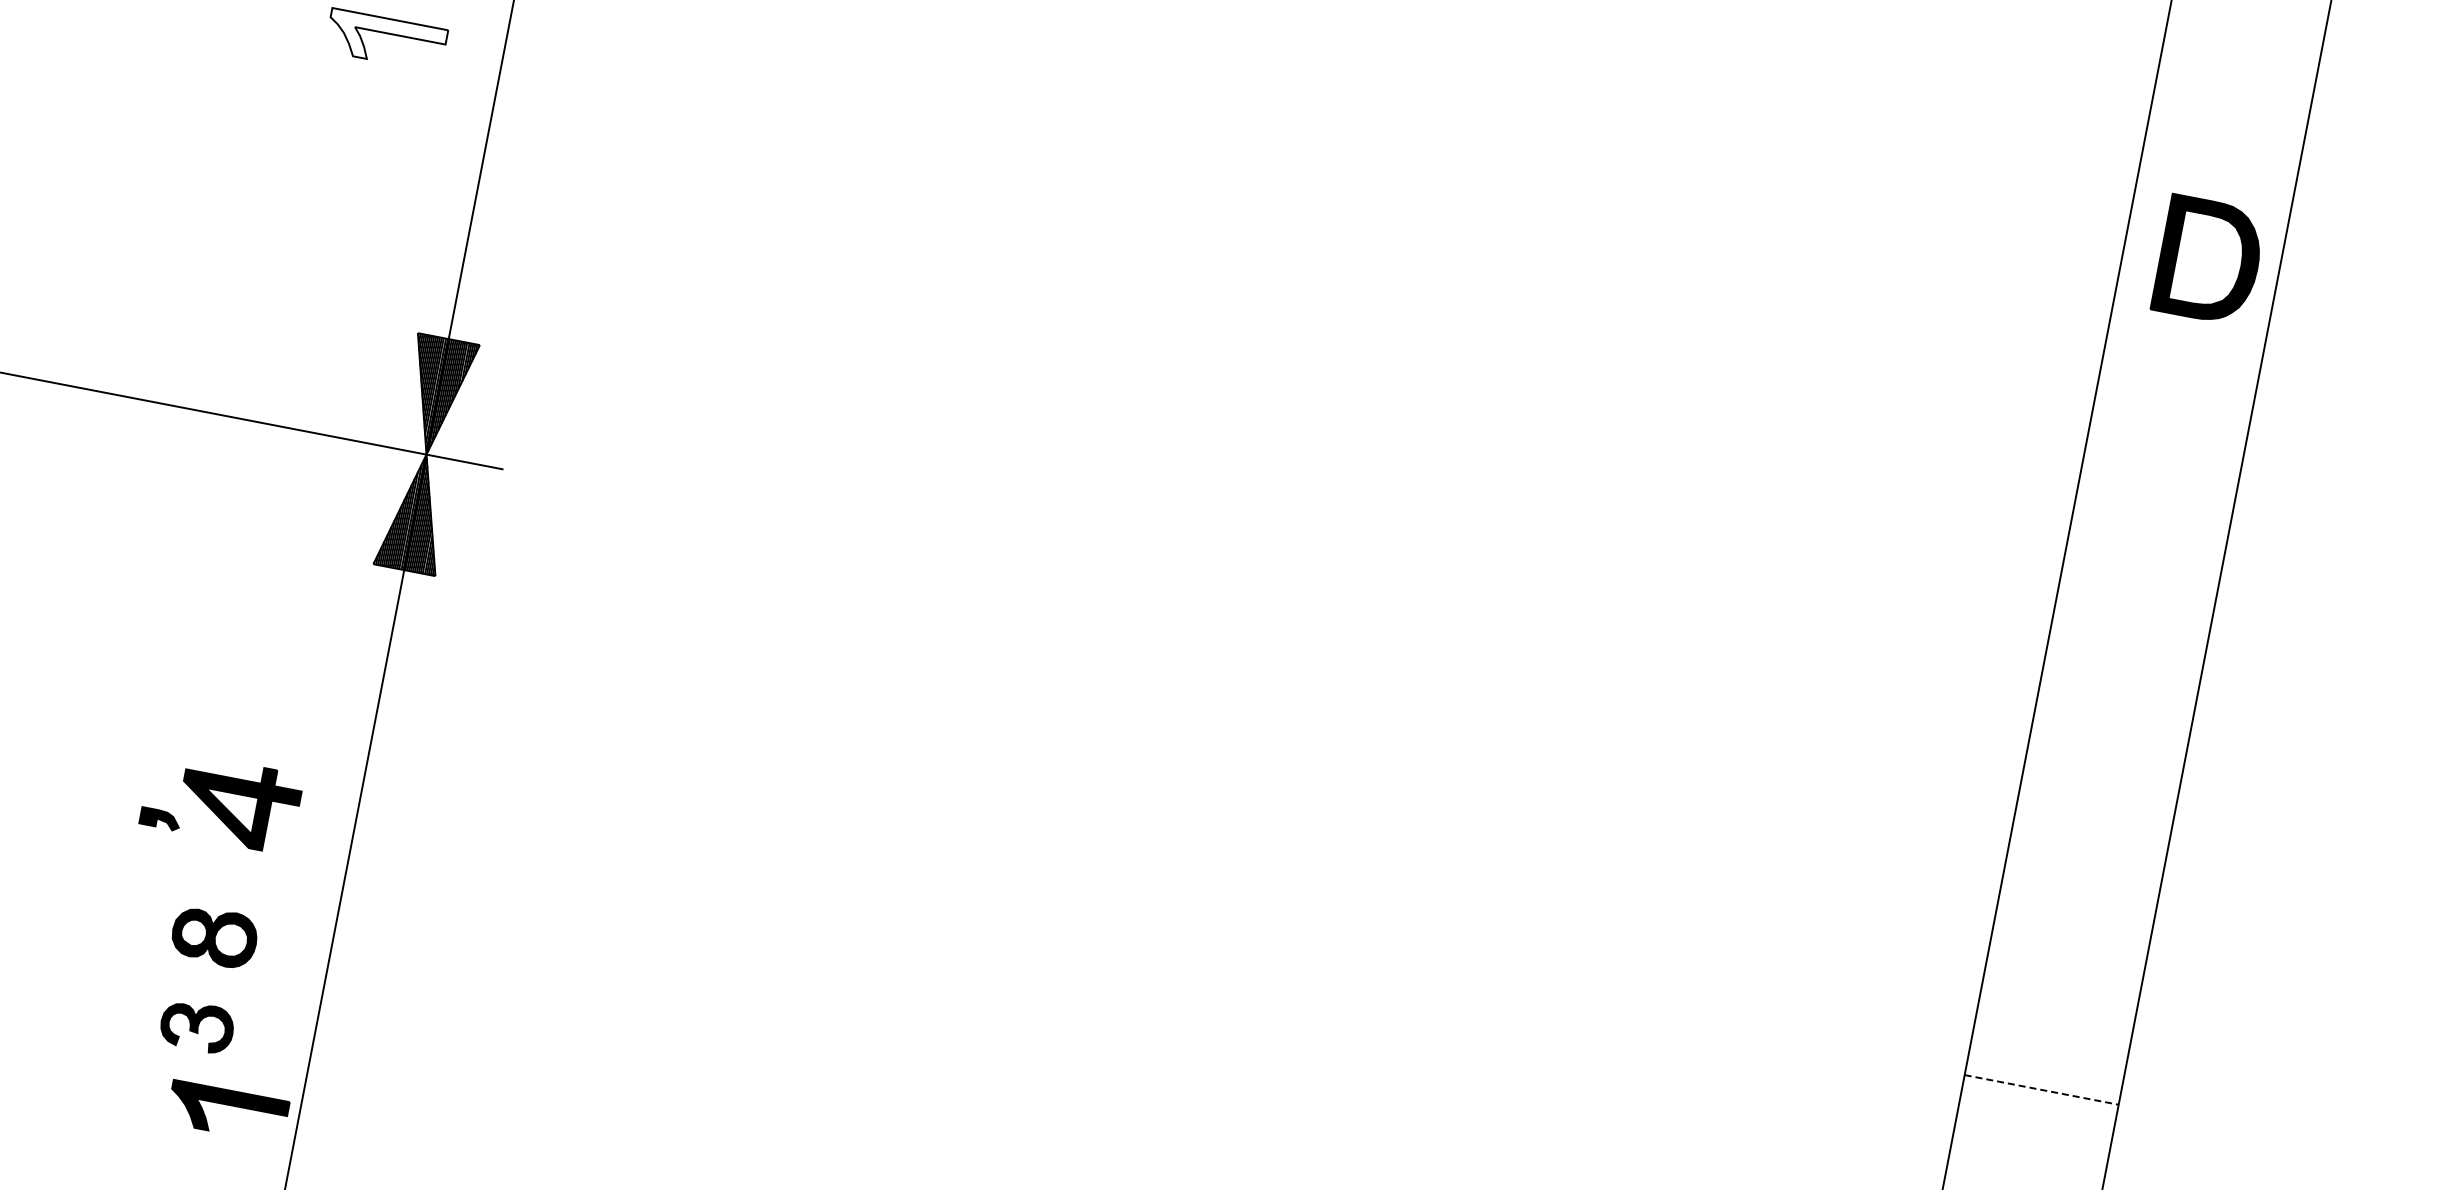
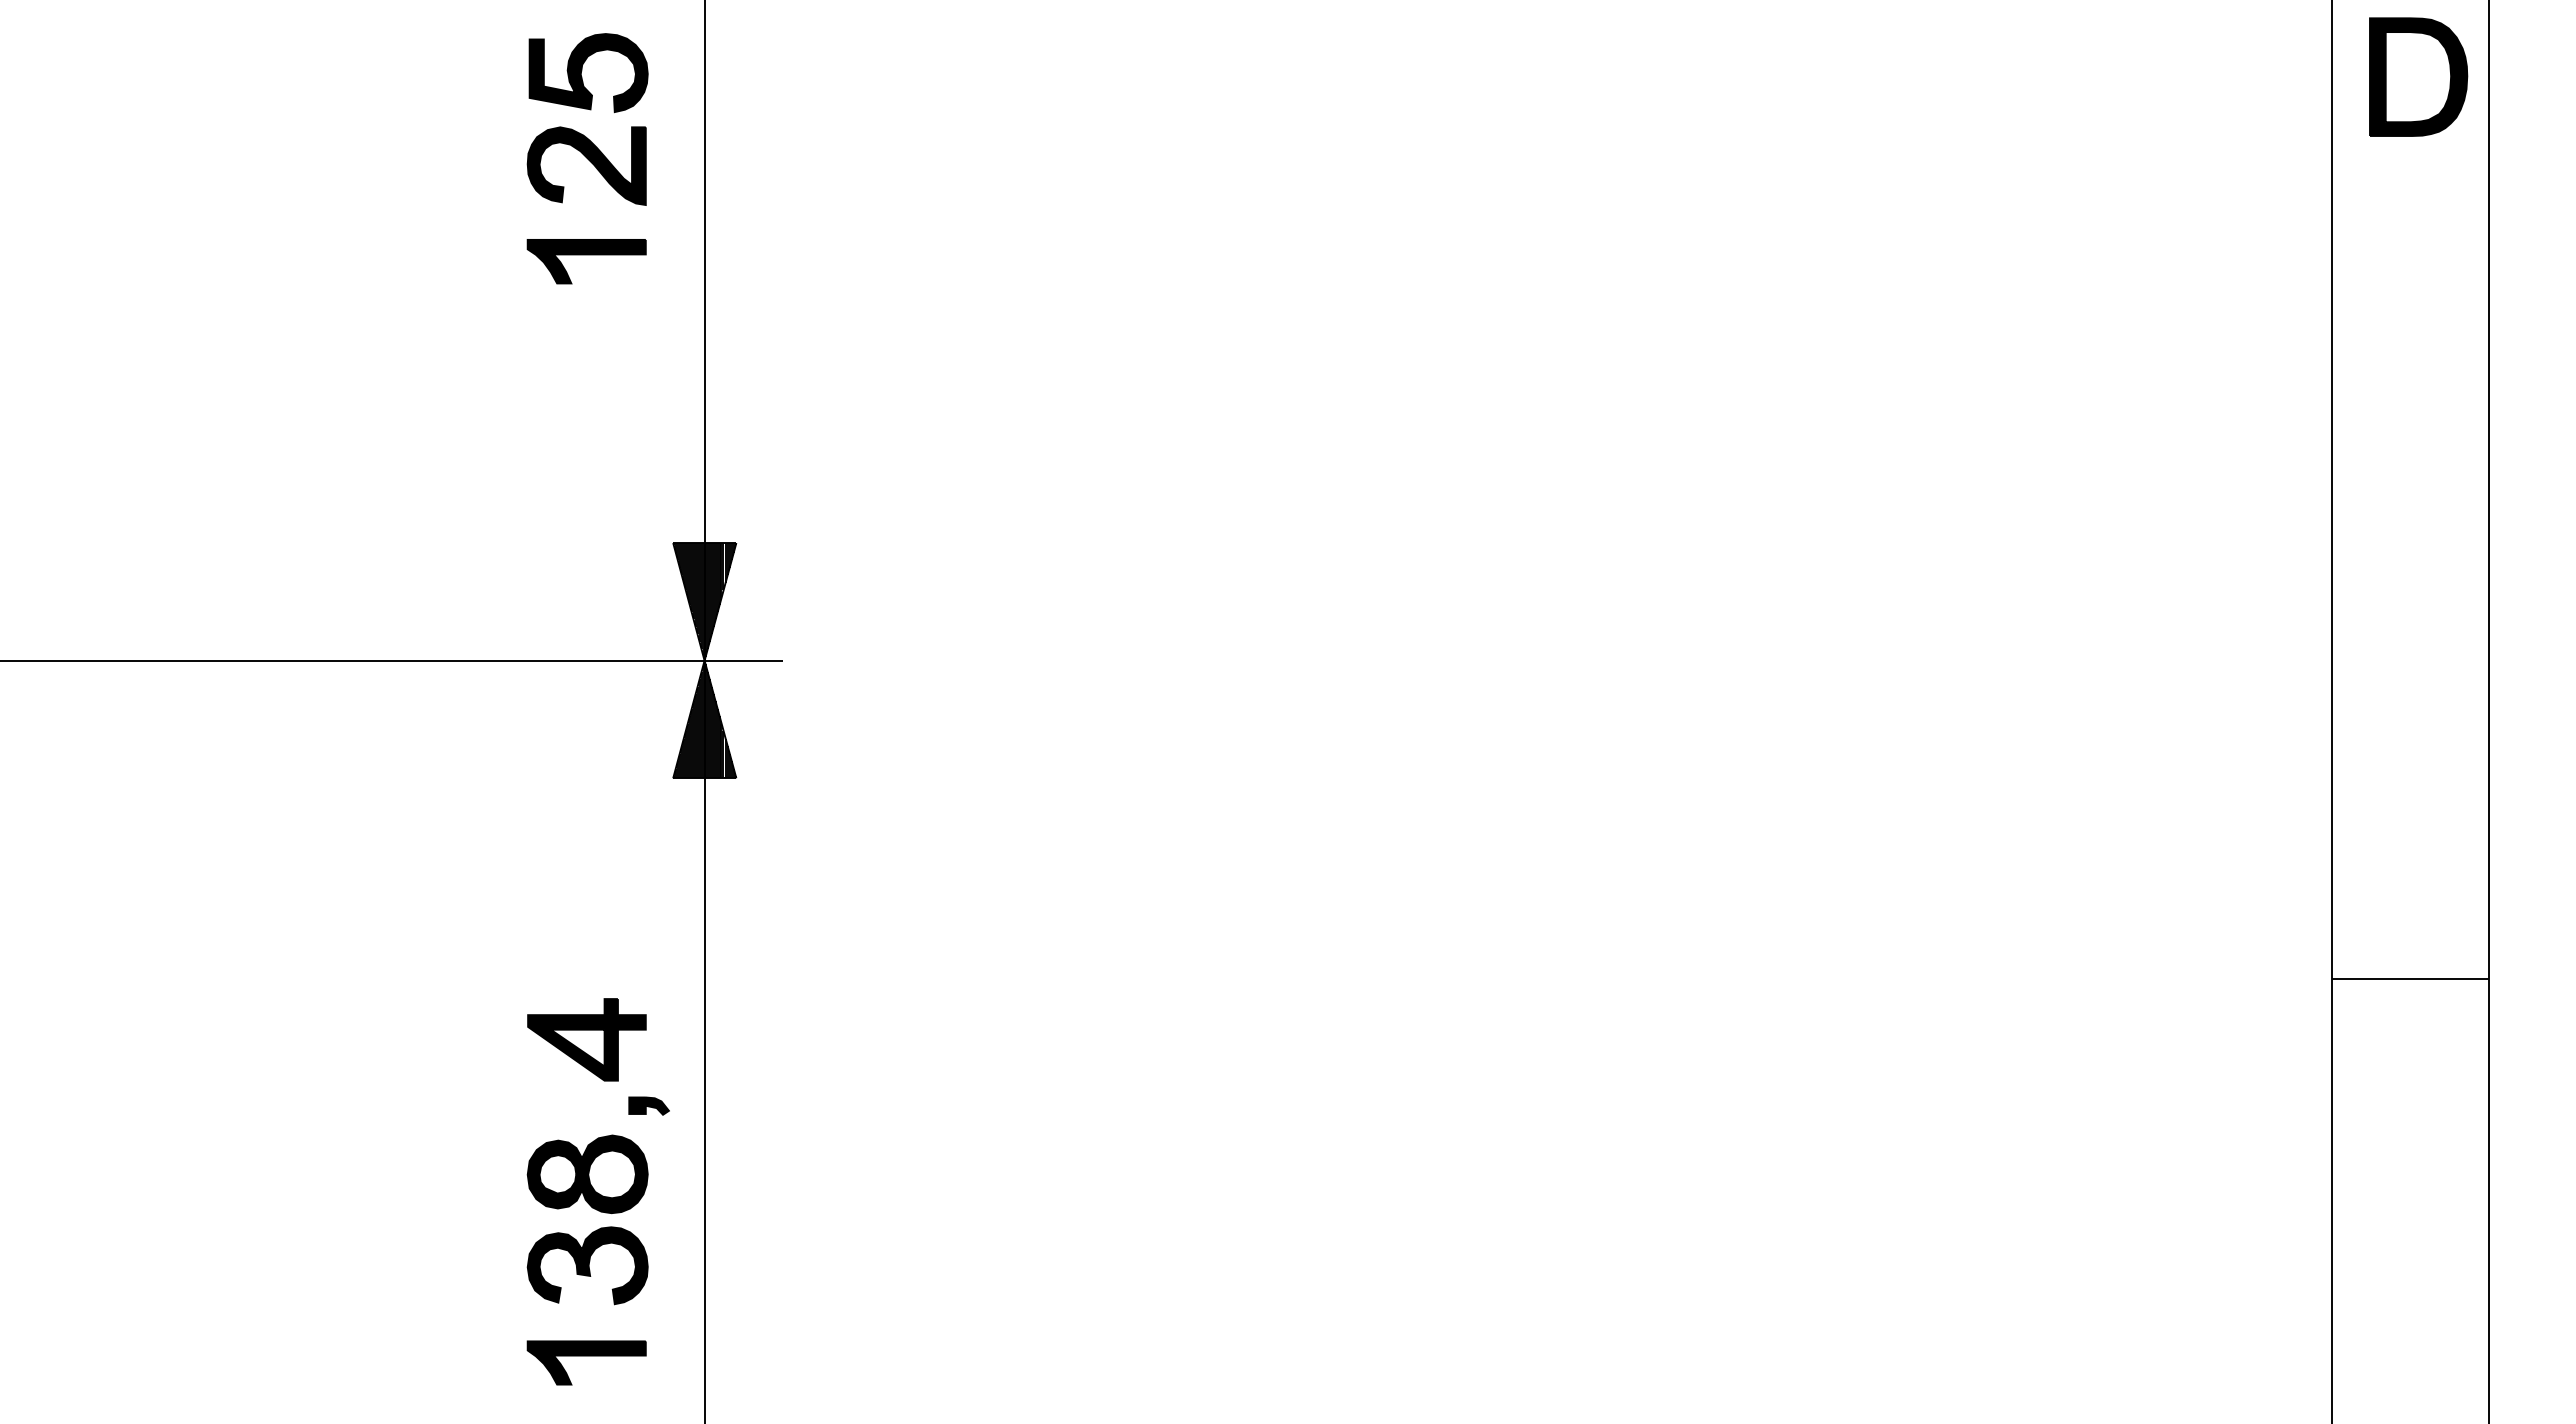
fill: (386, 40) -> (586, 261), added
part: (2209, 260) -> (2418, 76), moved
part: (159, 818) -> (648, 1105), moved
part: (214, 936) -> (587, 1173), size x1.43
part: (197, 1026) -> (587, 1265), size x1.67
line: (2042, 1090) -> (2411, 979), dashed -> solid
part: (227, 1111) -> (586, 1362), moved

